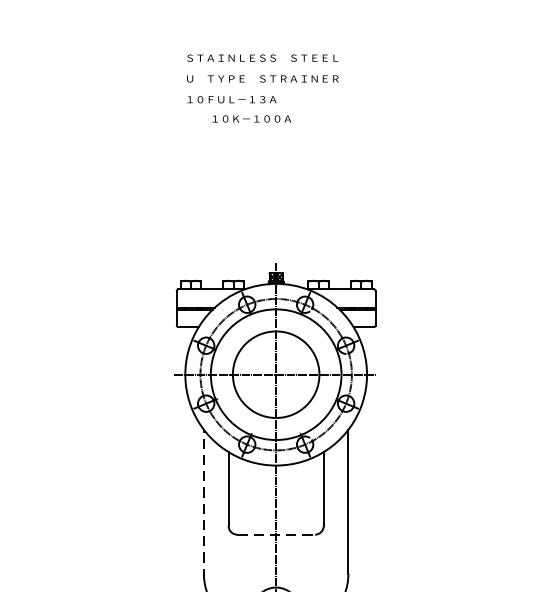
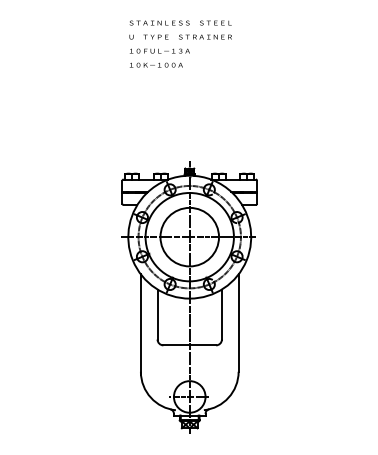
text: (252, 117) -> (156, 64), moved
line: (203, 503) -> (140, 324), dashed -> solid
line: (277, 534) -> (190, 345), dashed -> solid

